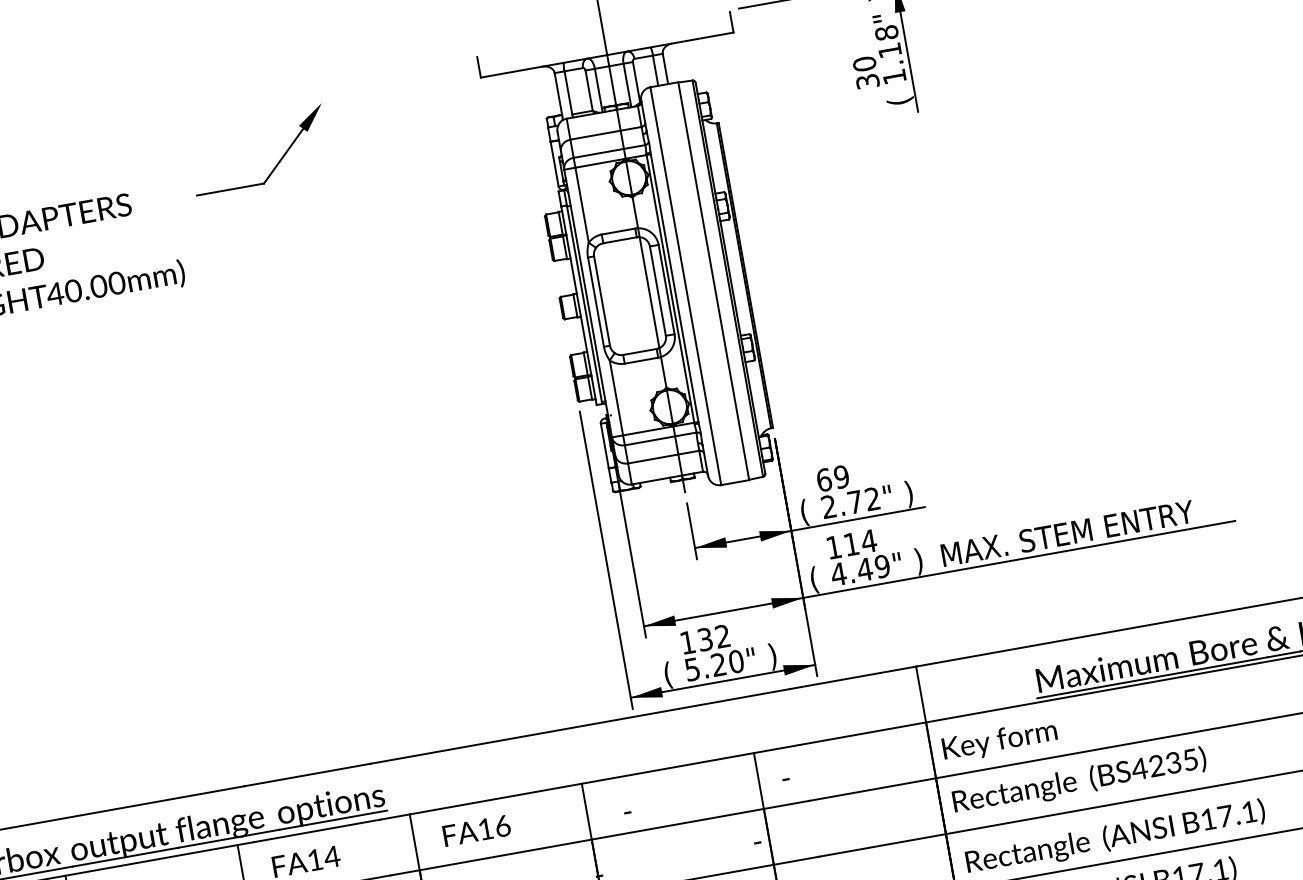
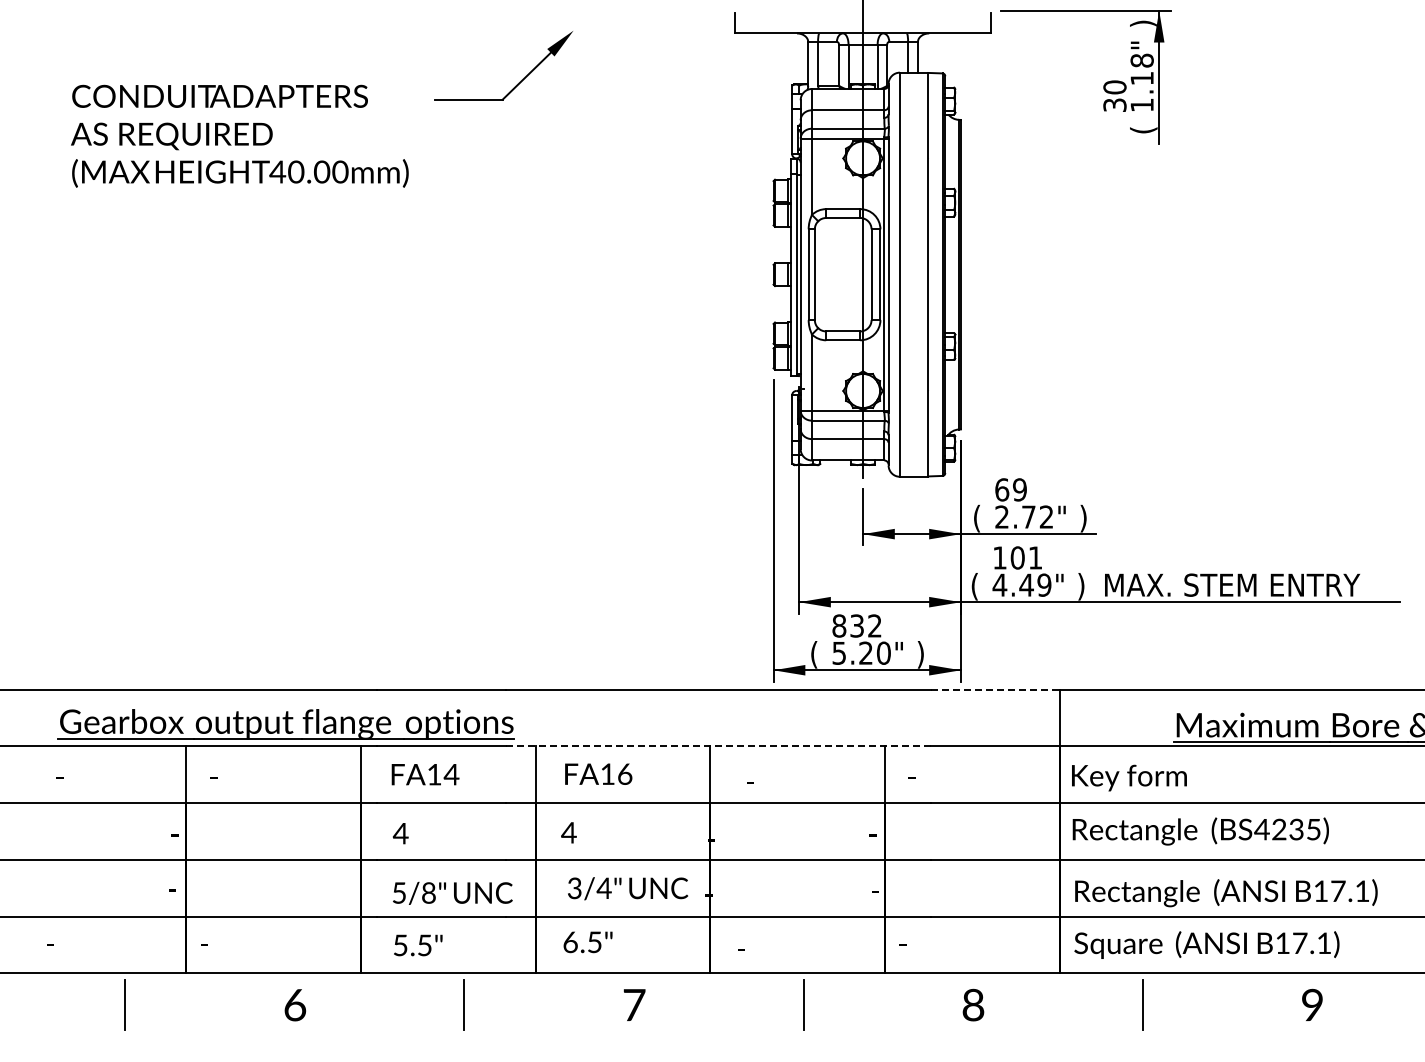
text: (860, 542) -> (1026, 557), 114 -> 101
text: (687, 642) -> (839, 625), 132 -> 832
line: (853, 677) -> (996, 689), solid -> dashed
line: (589, 782) -> (718, 746), solid -> dashed

